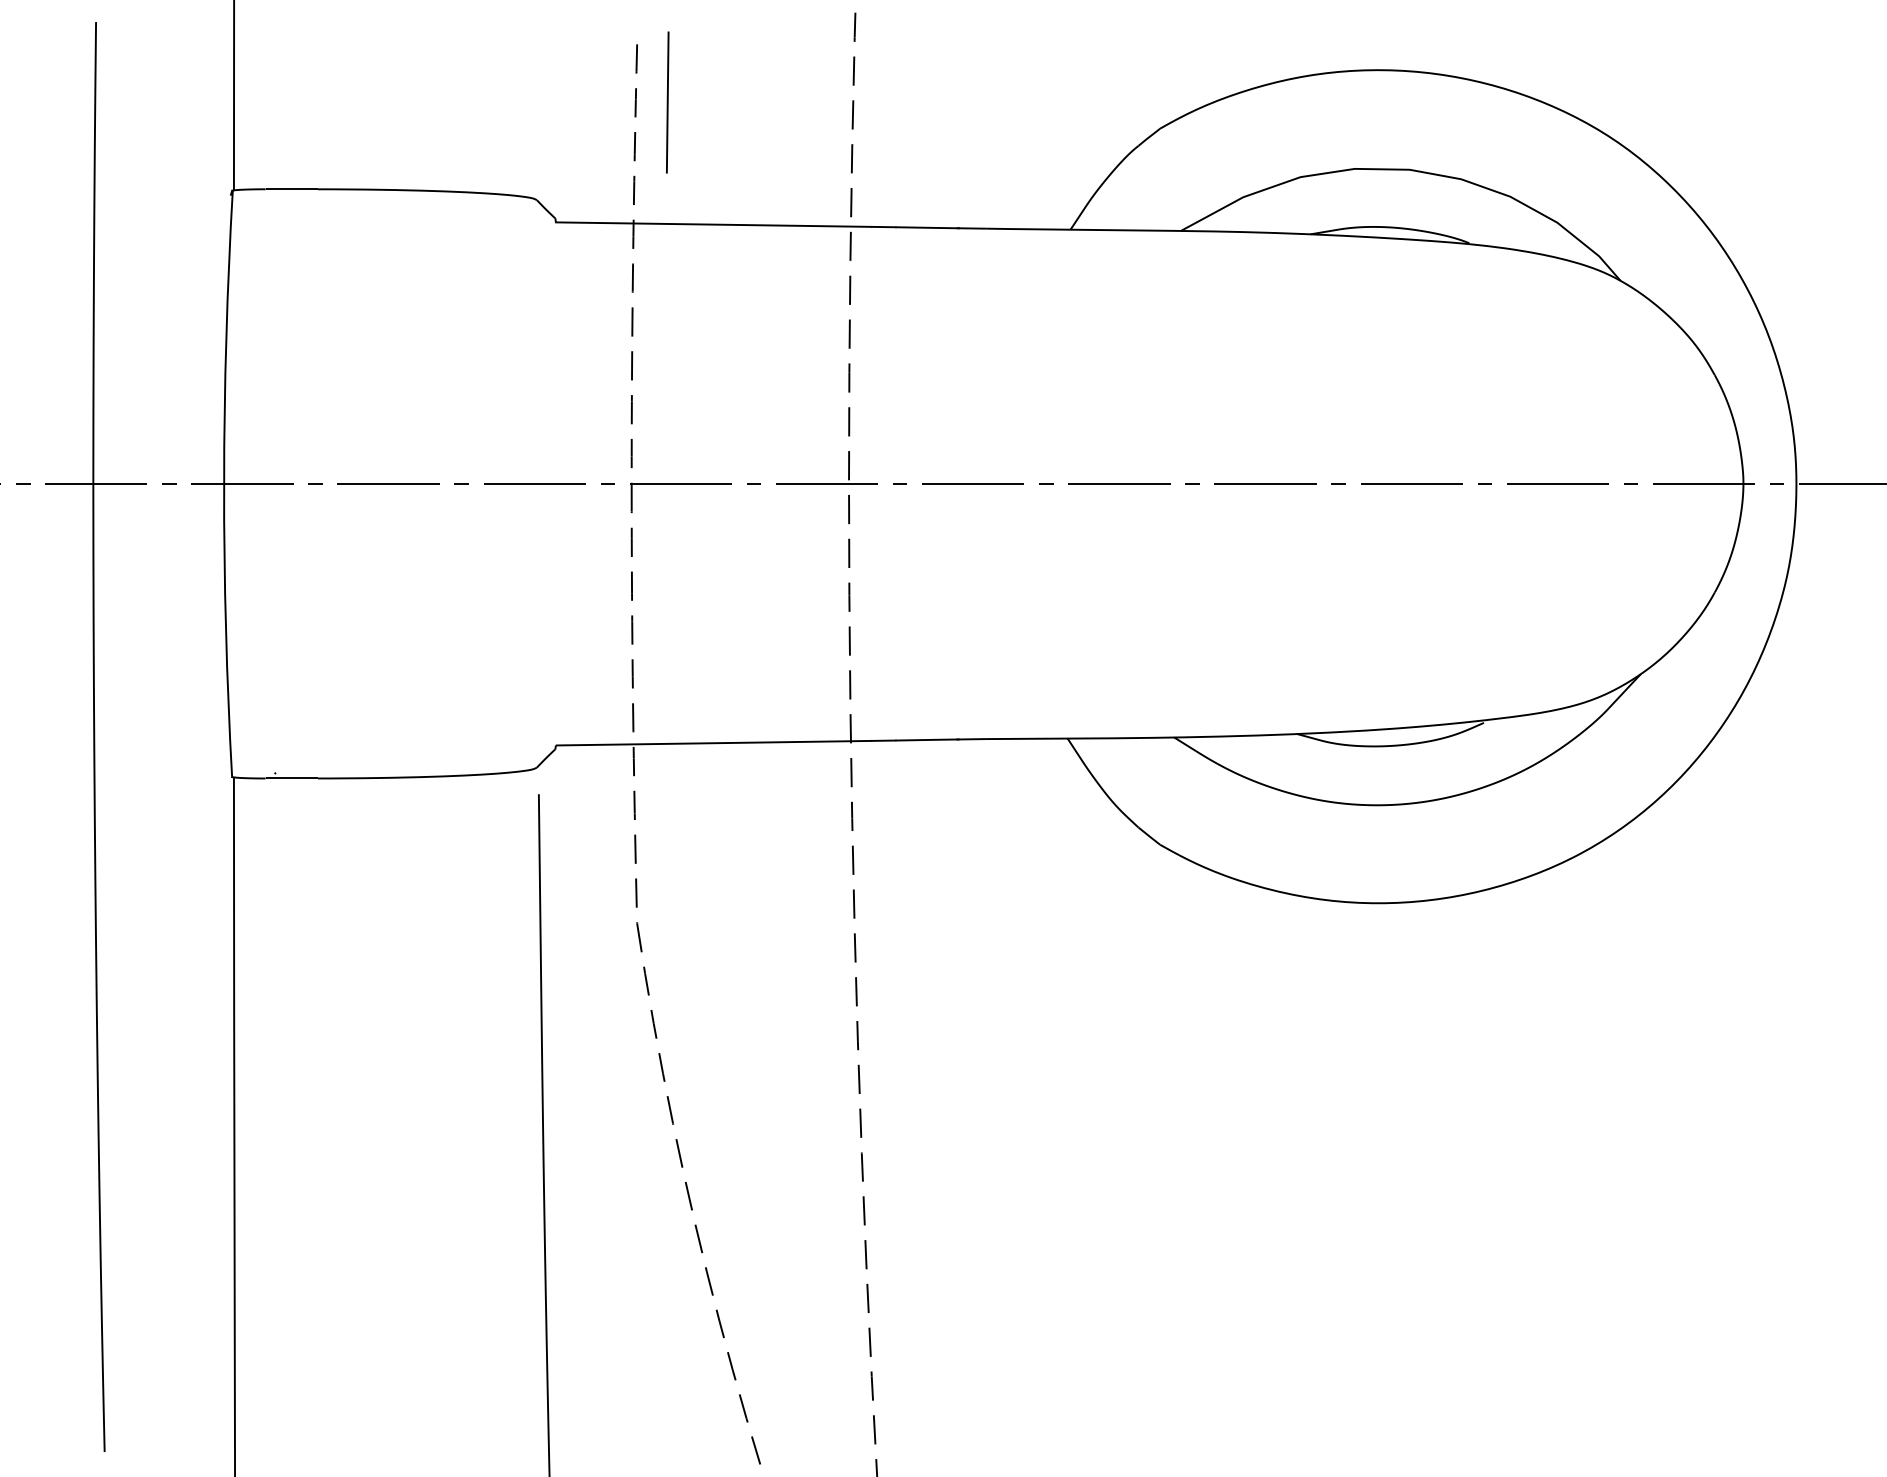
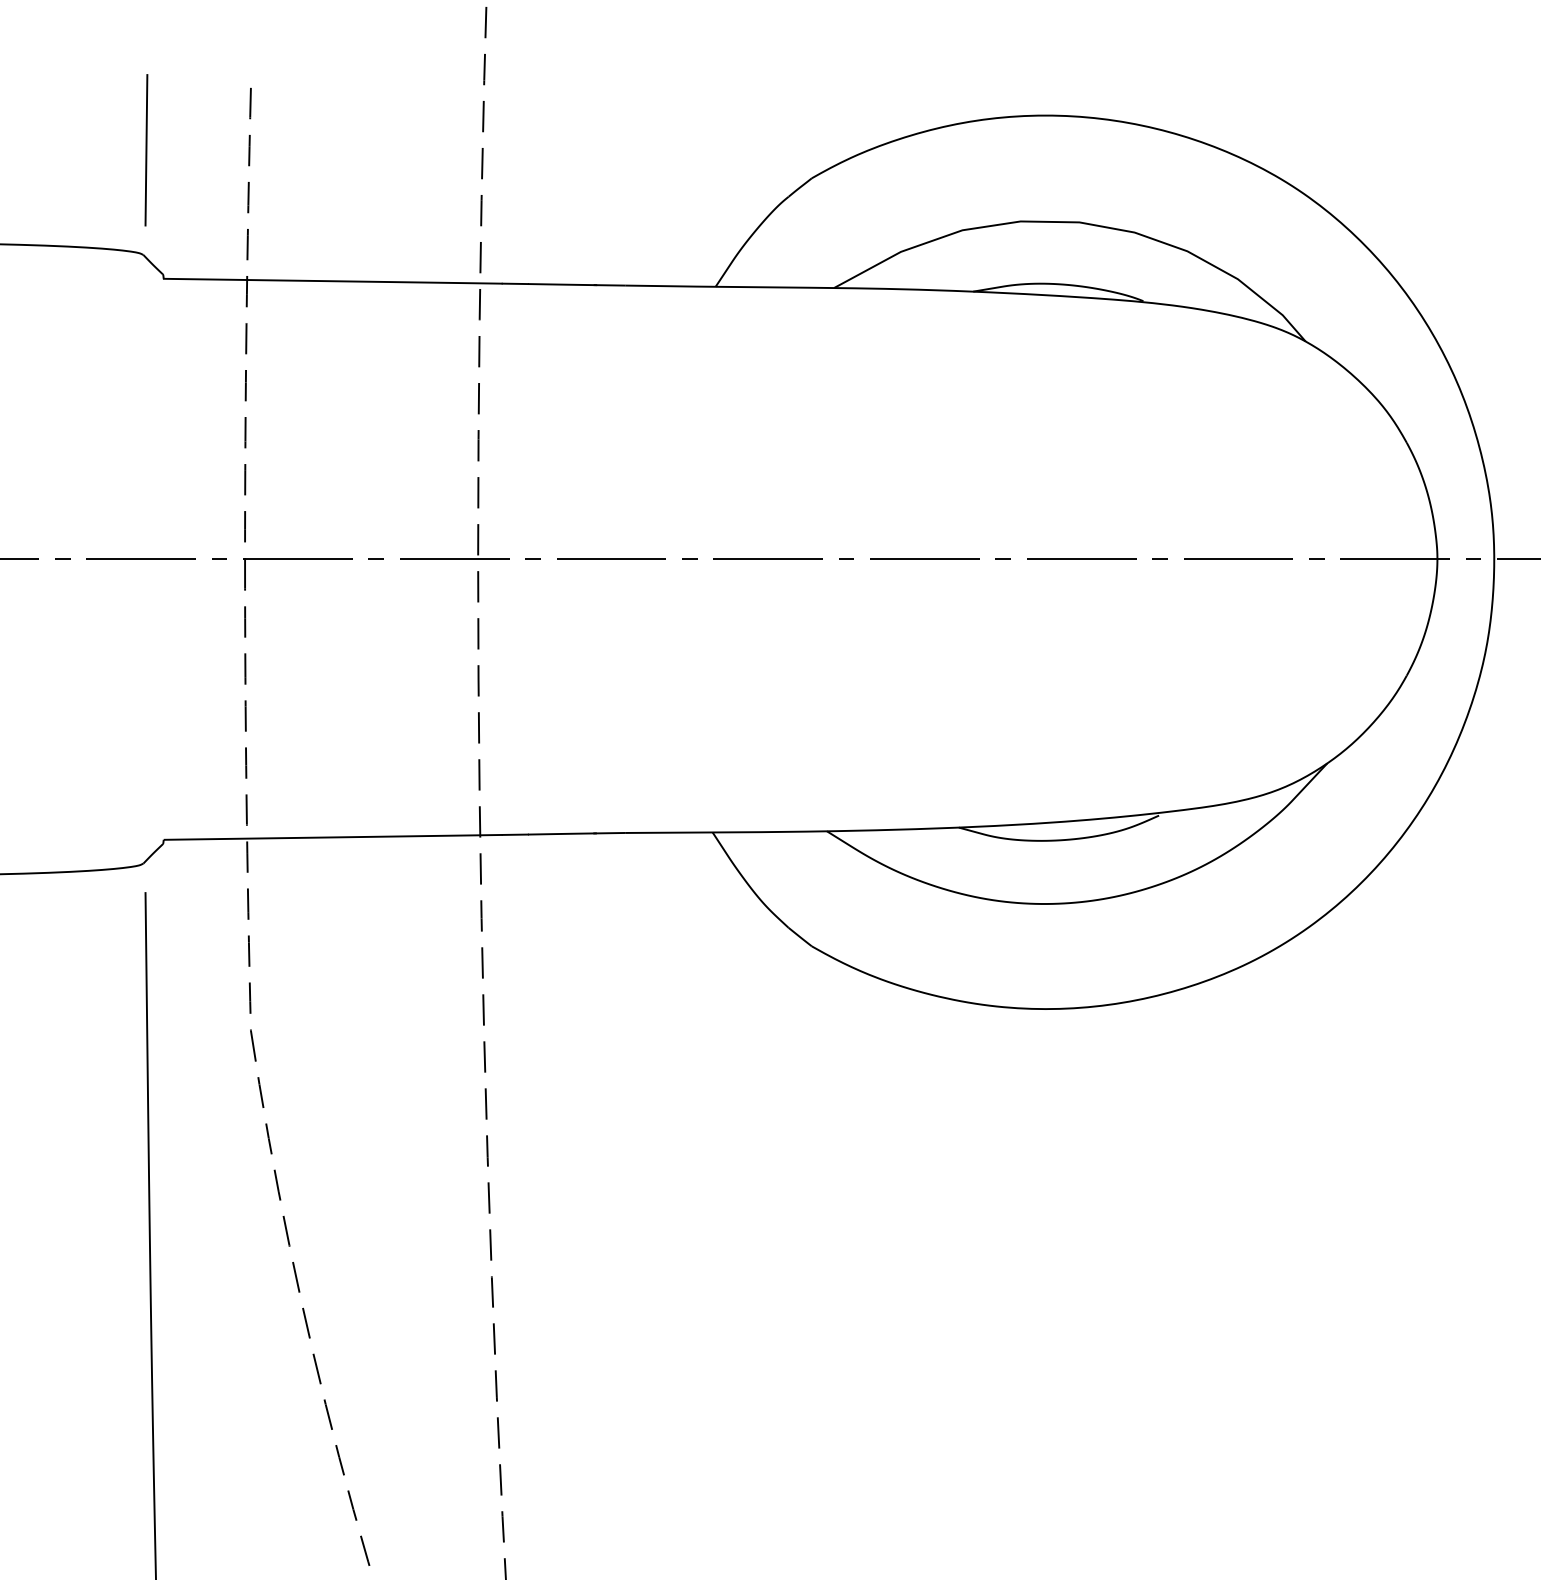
line: (667, 102) -> (146, 150), moved

